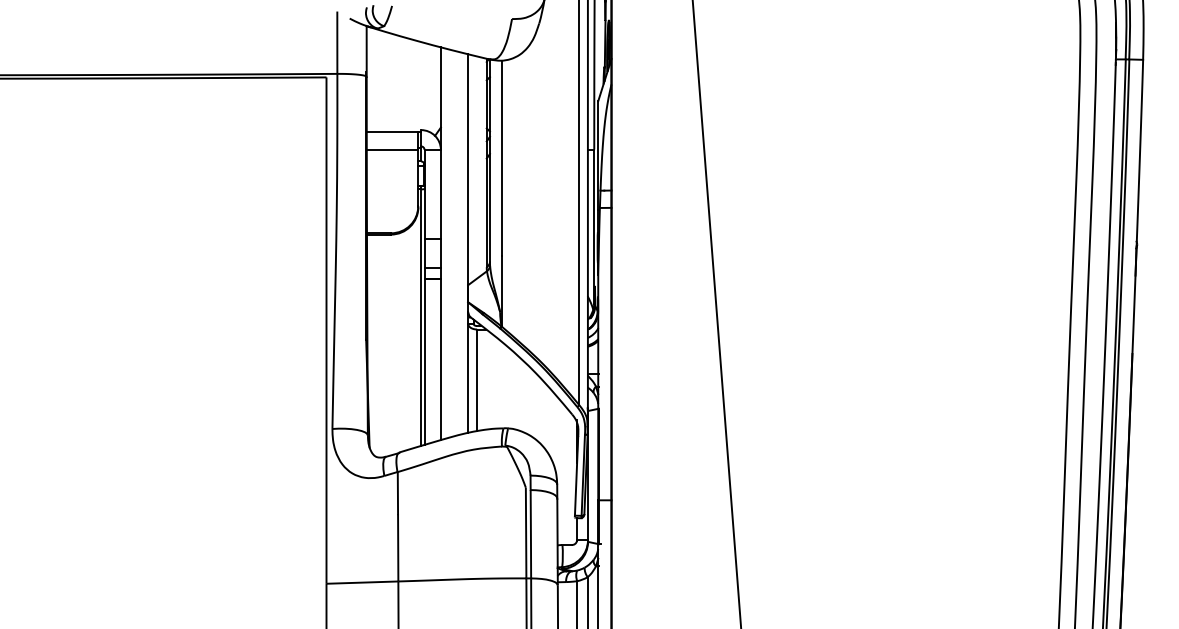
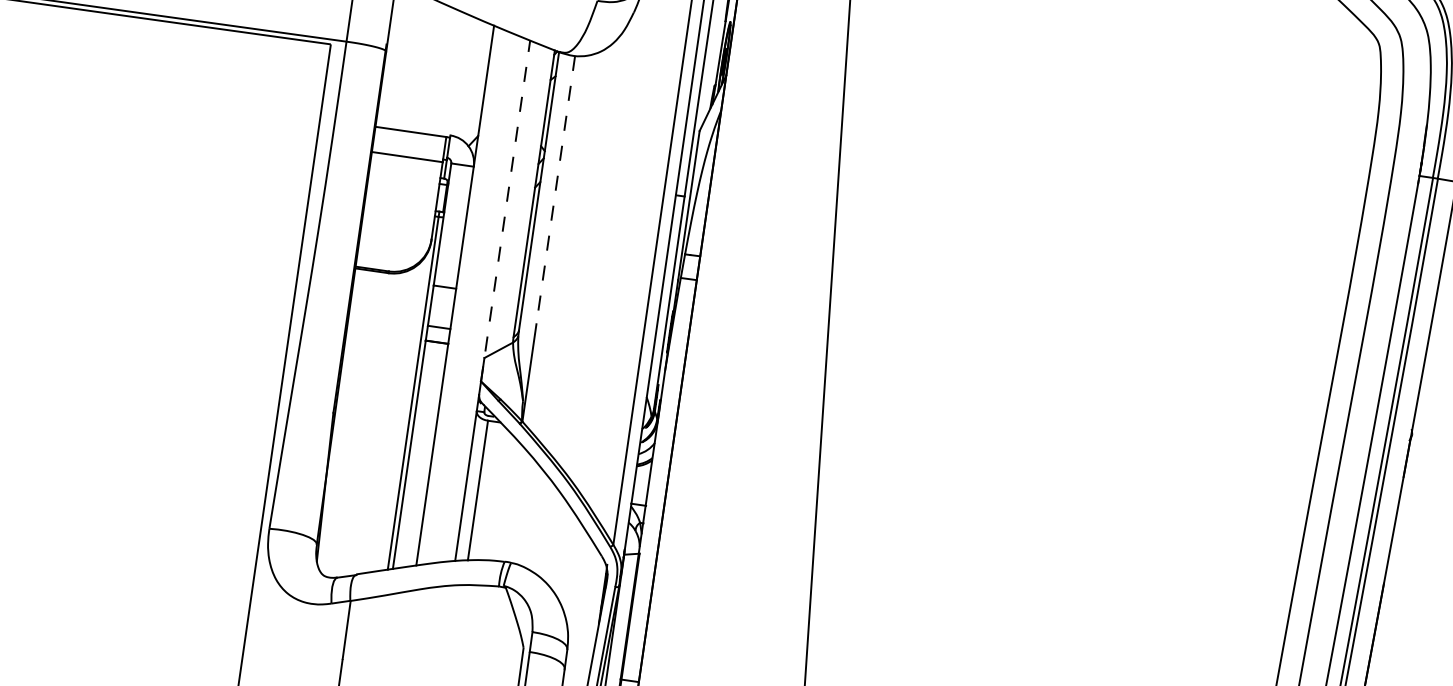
line: (501, 158) -> (555, 190), solid -> dashed
line: (468, 177) -> (506, 210), solid -> dashed

